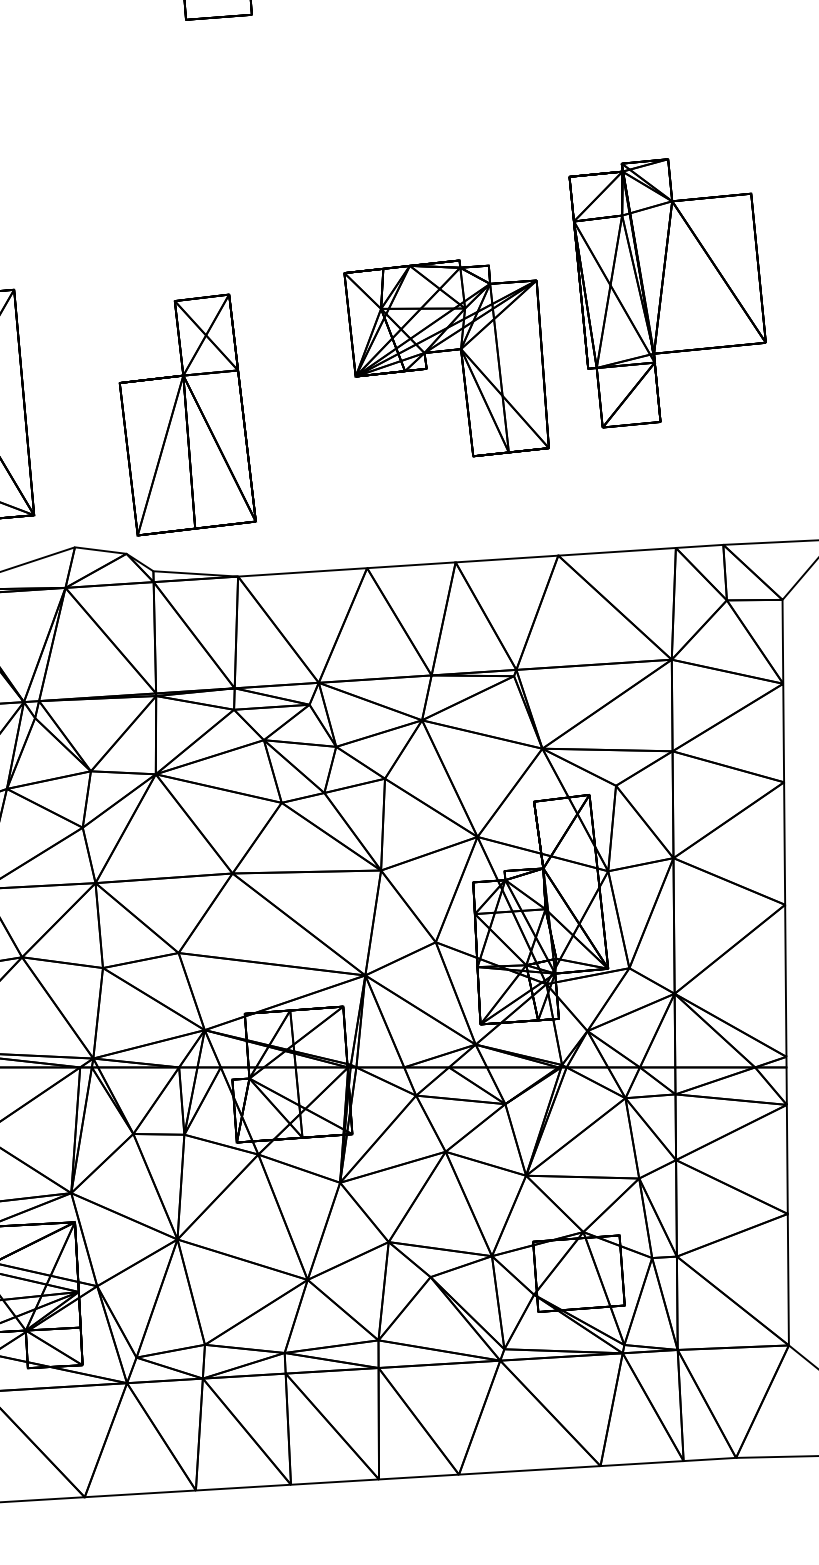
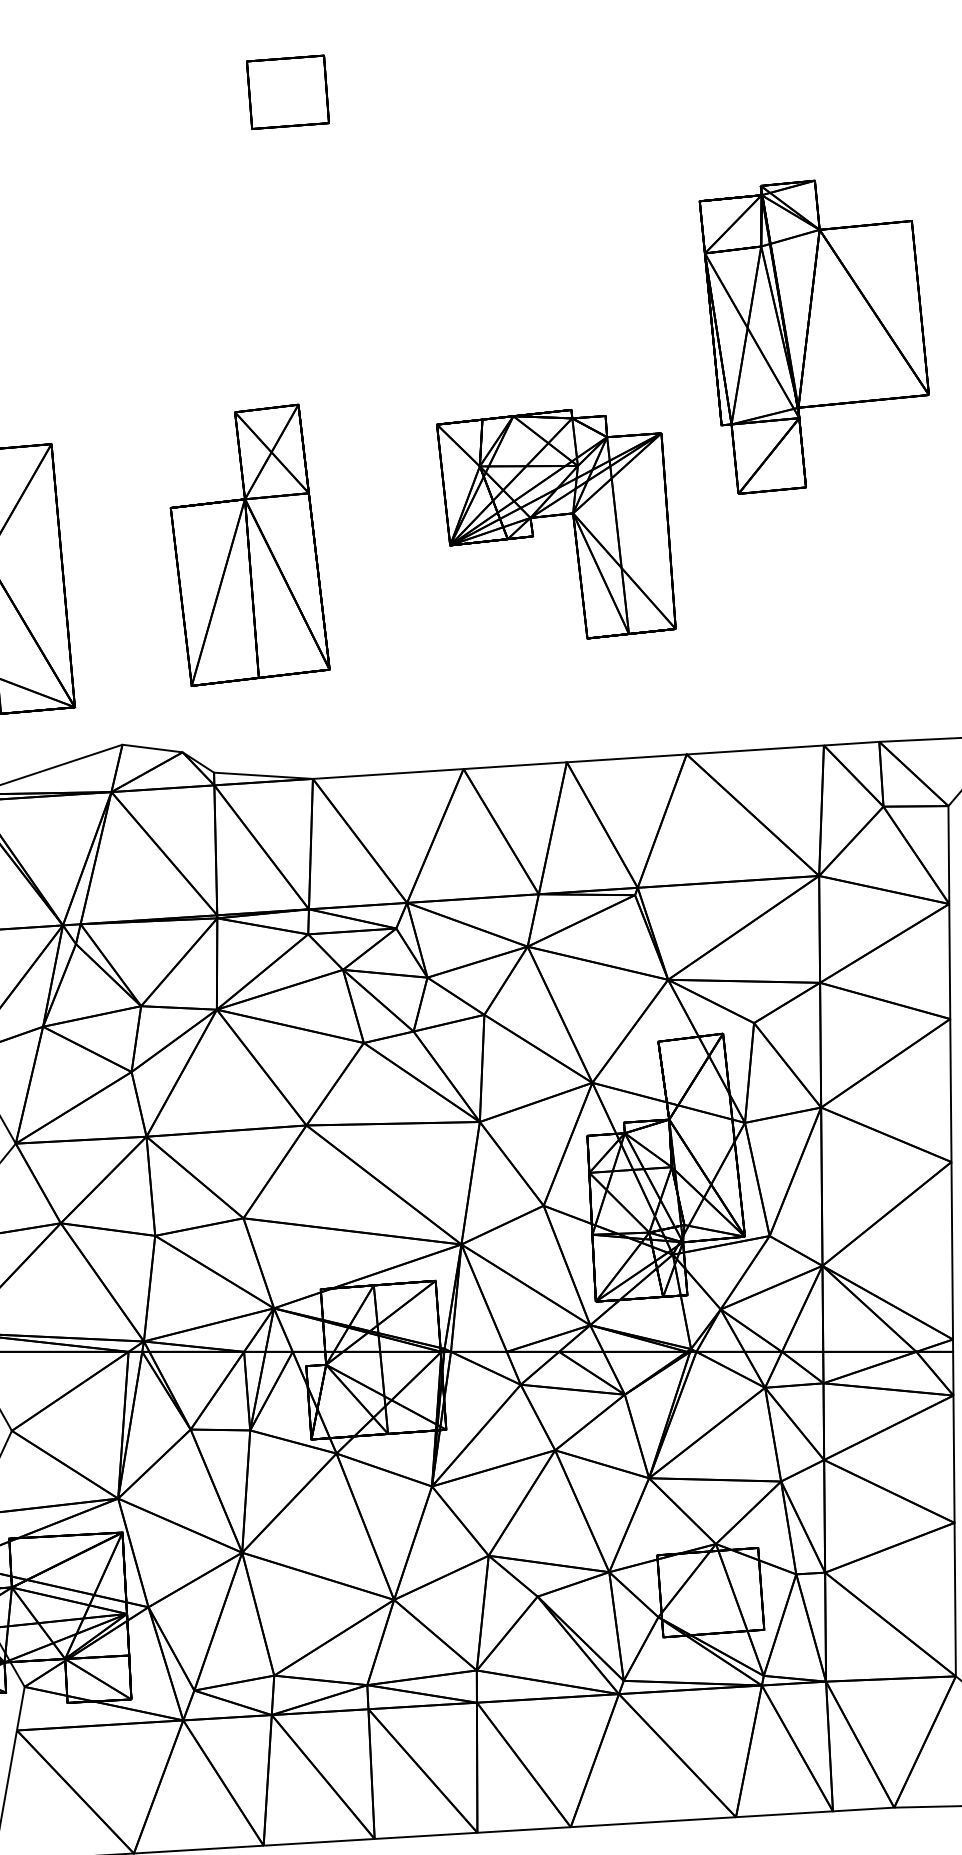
part: (666, 292) -> (813, 336), moved
part: (187, 414) -> (249, 544), moved

